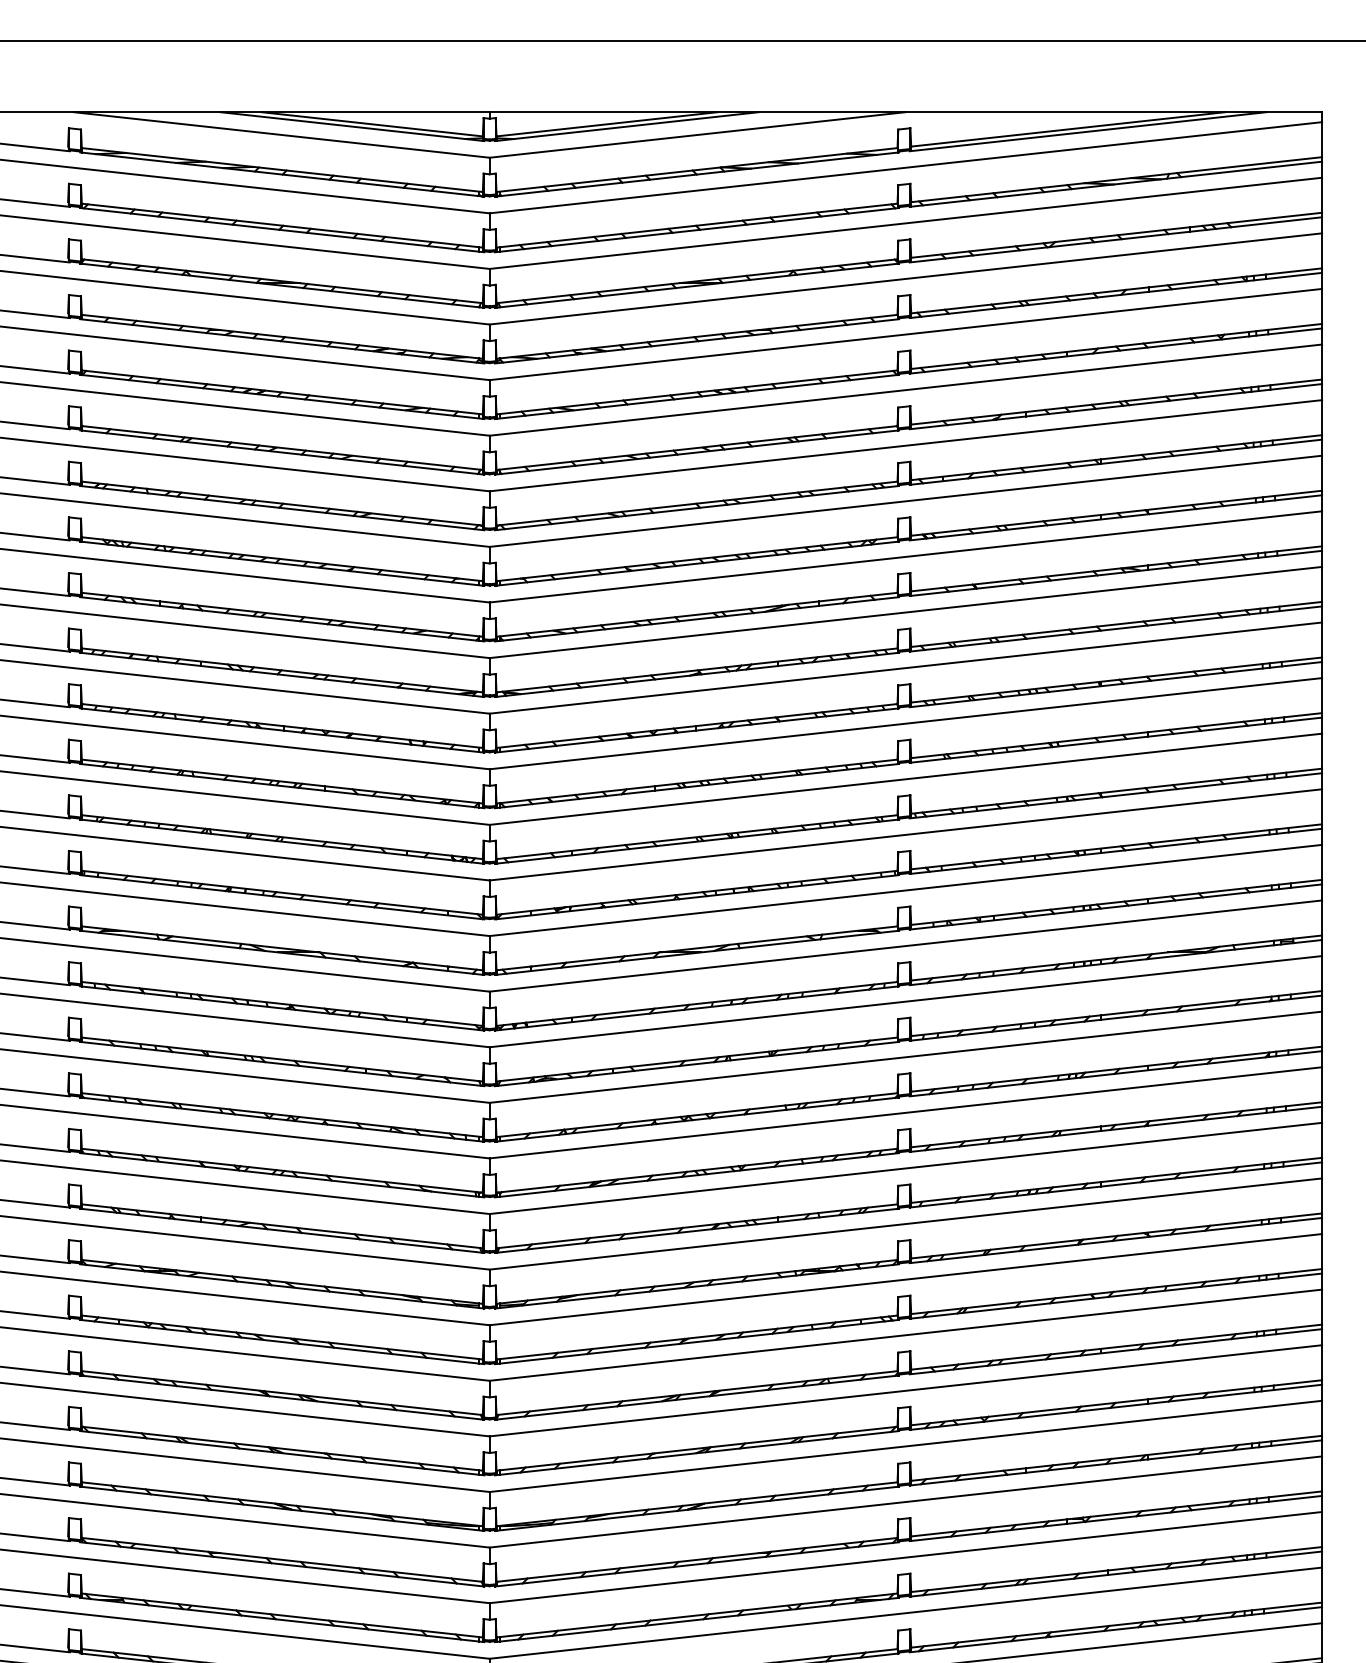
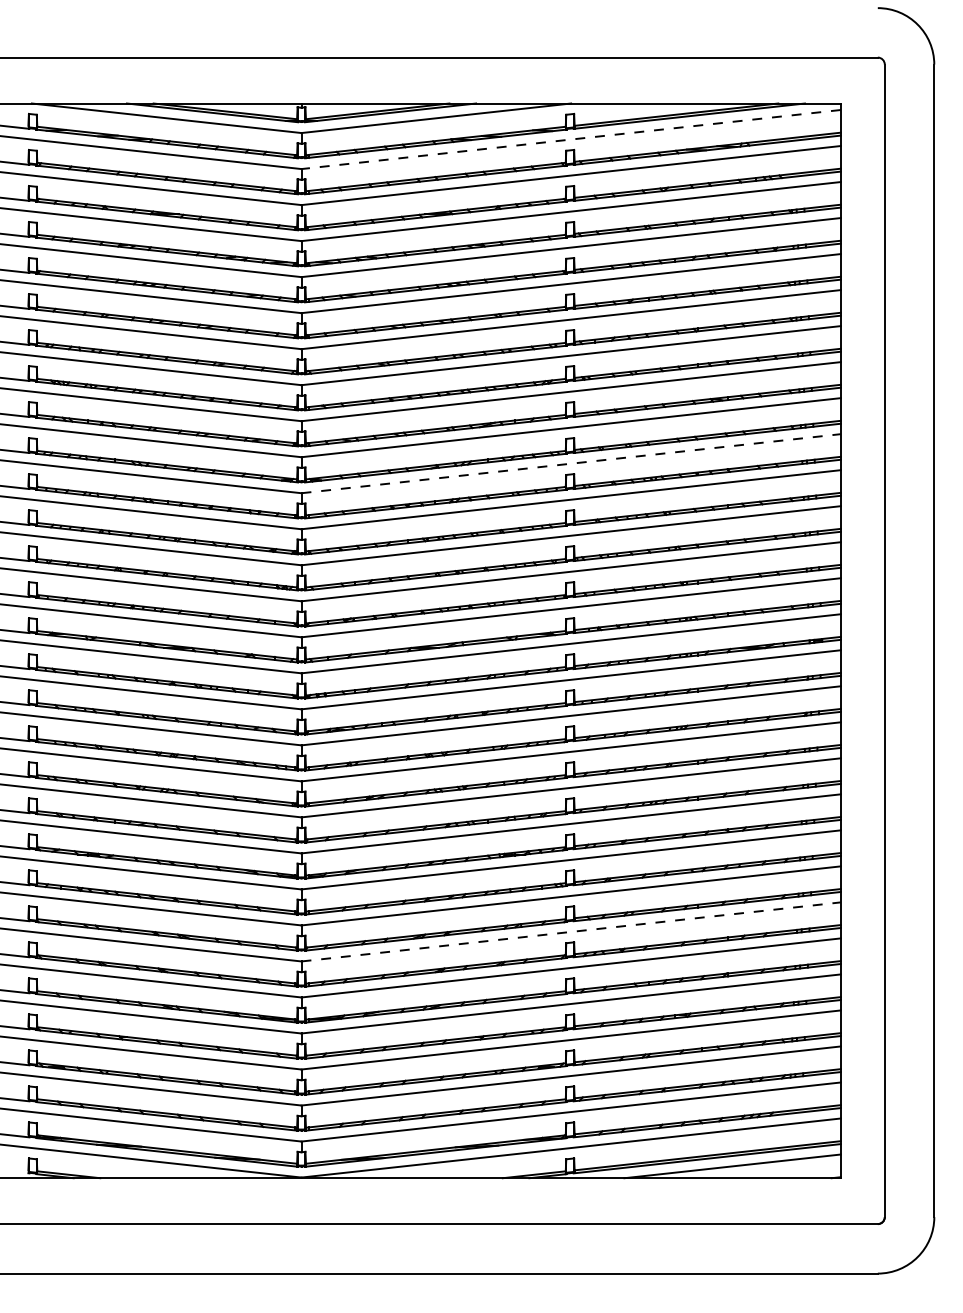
line: (904, 167) -> (570, 139), solid -> dashed
line: (906, 667) -> (571, 463), solid -> dashed
line: (906, 1390) -> (571, 931), solid -> dashed

